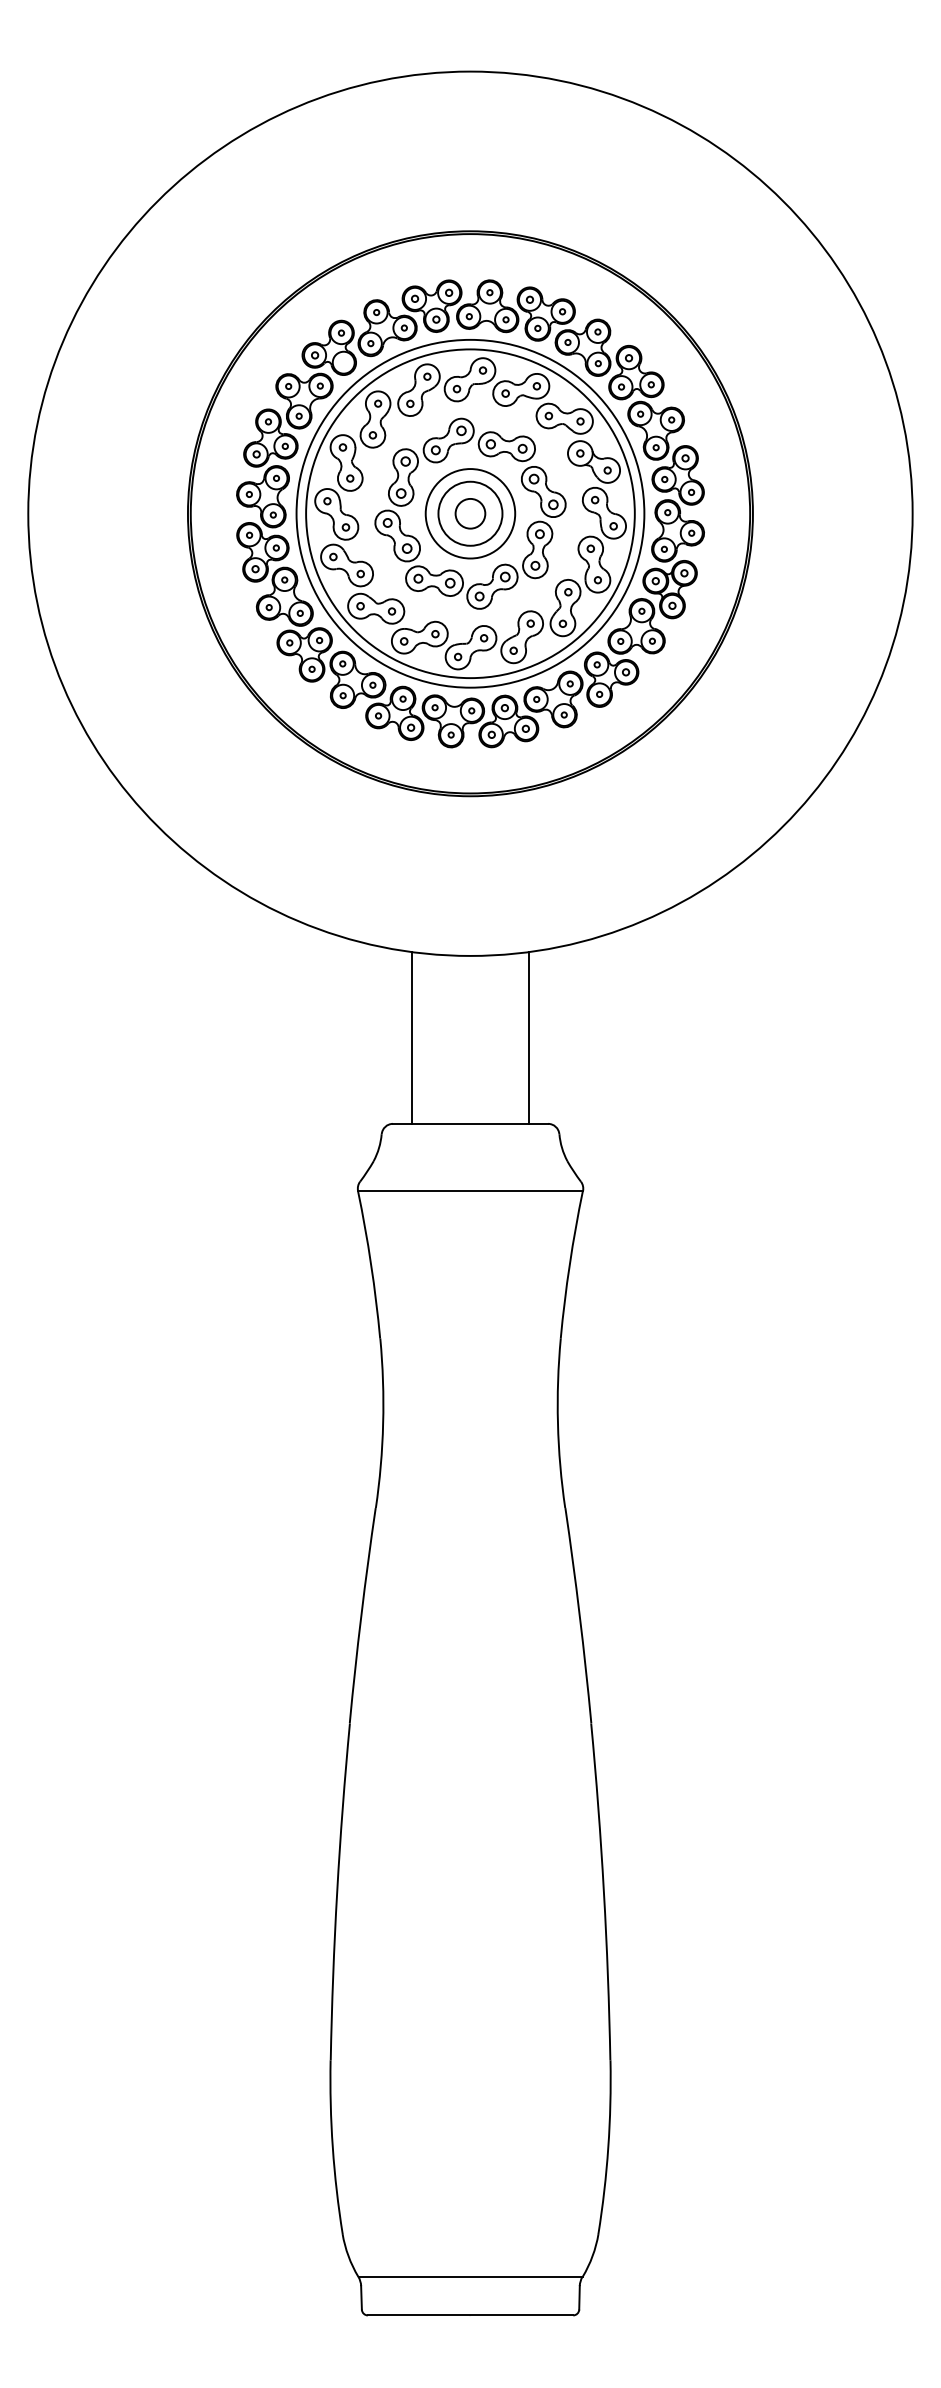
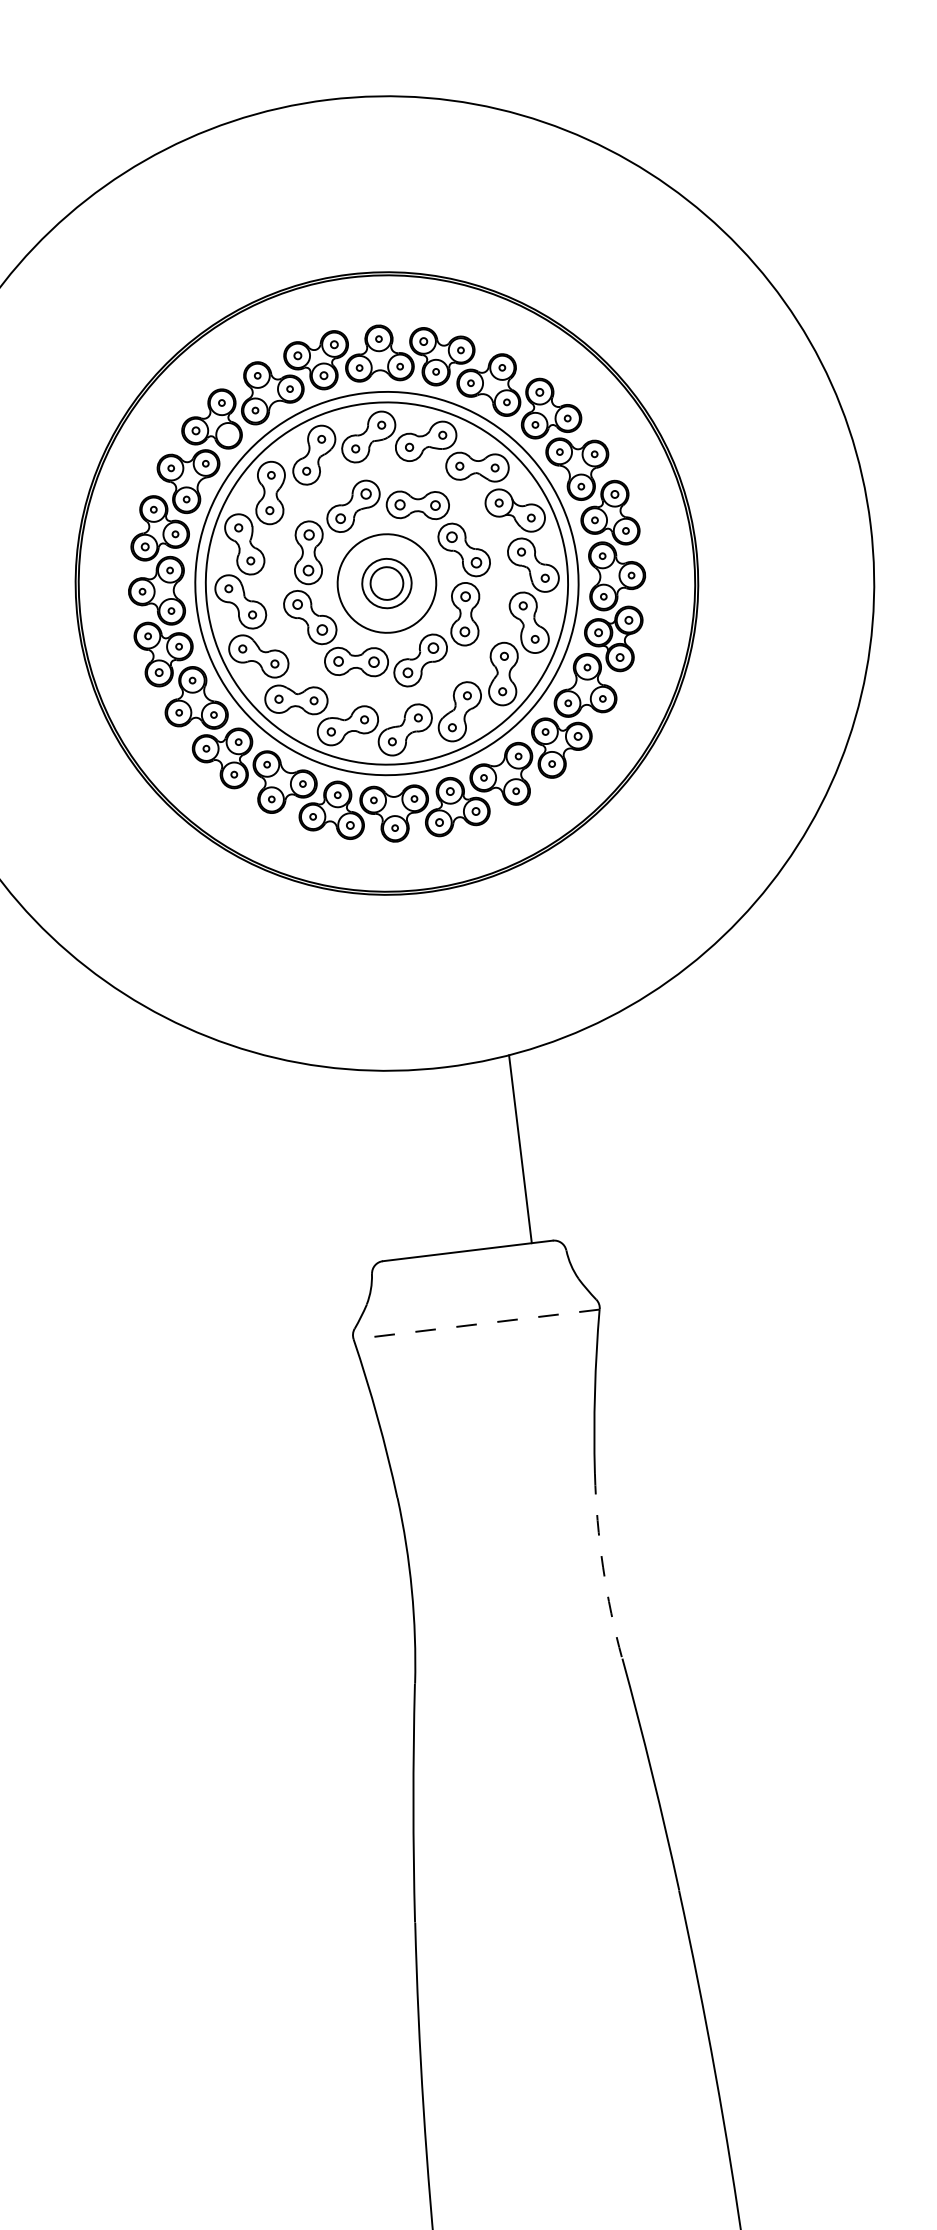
circle: (470, 513) -> (386, 583), size x0.7
line: (412, 1037) -> (392, 1164), removed
line: (470, 1191) -> (476, 1324), solid -> dashed
arc: (557, 1423) -> (602, 1567), solid -> dashed

